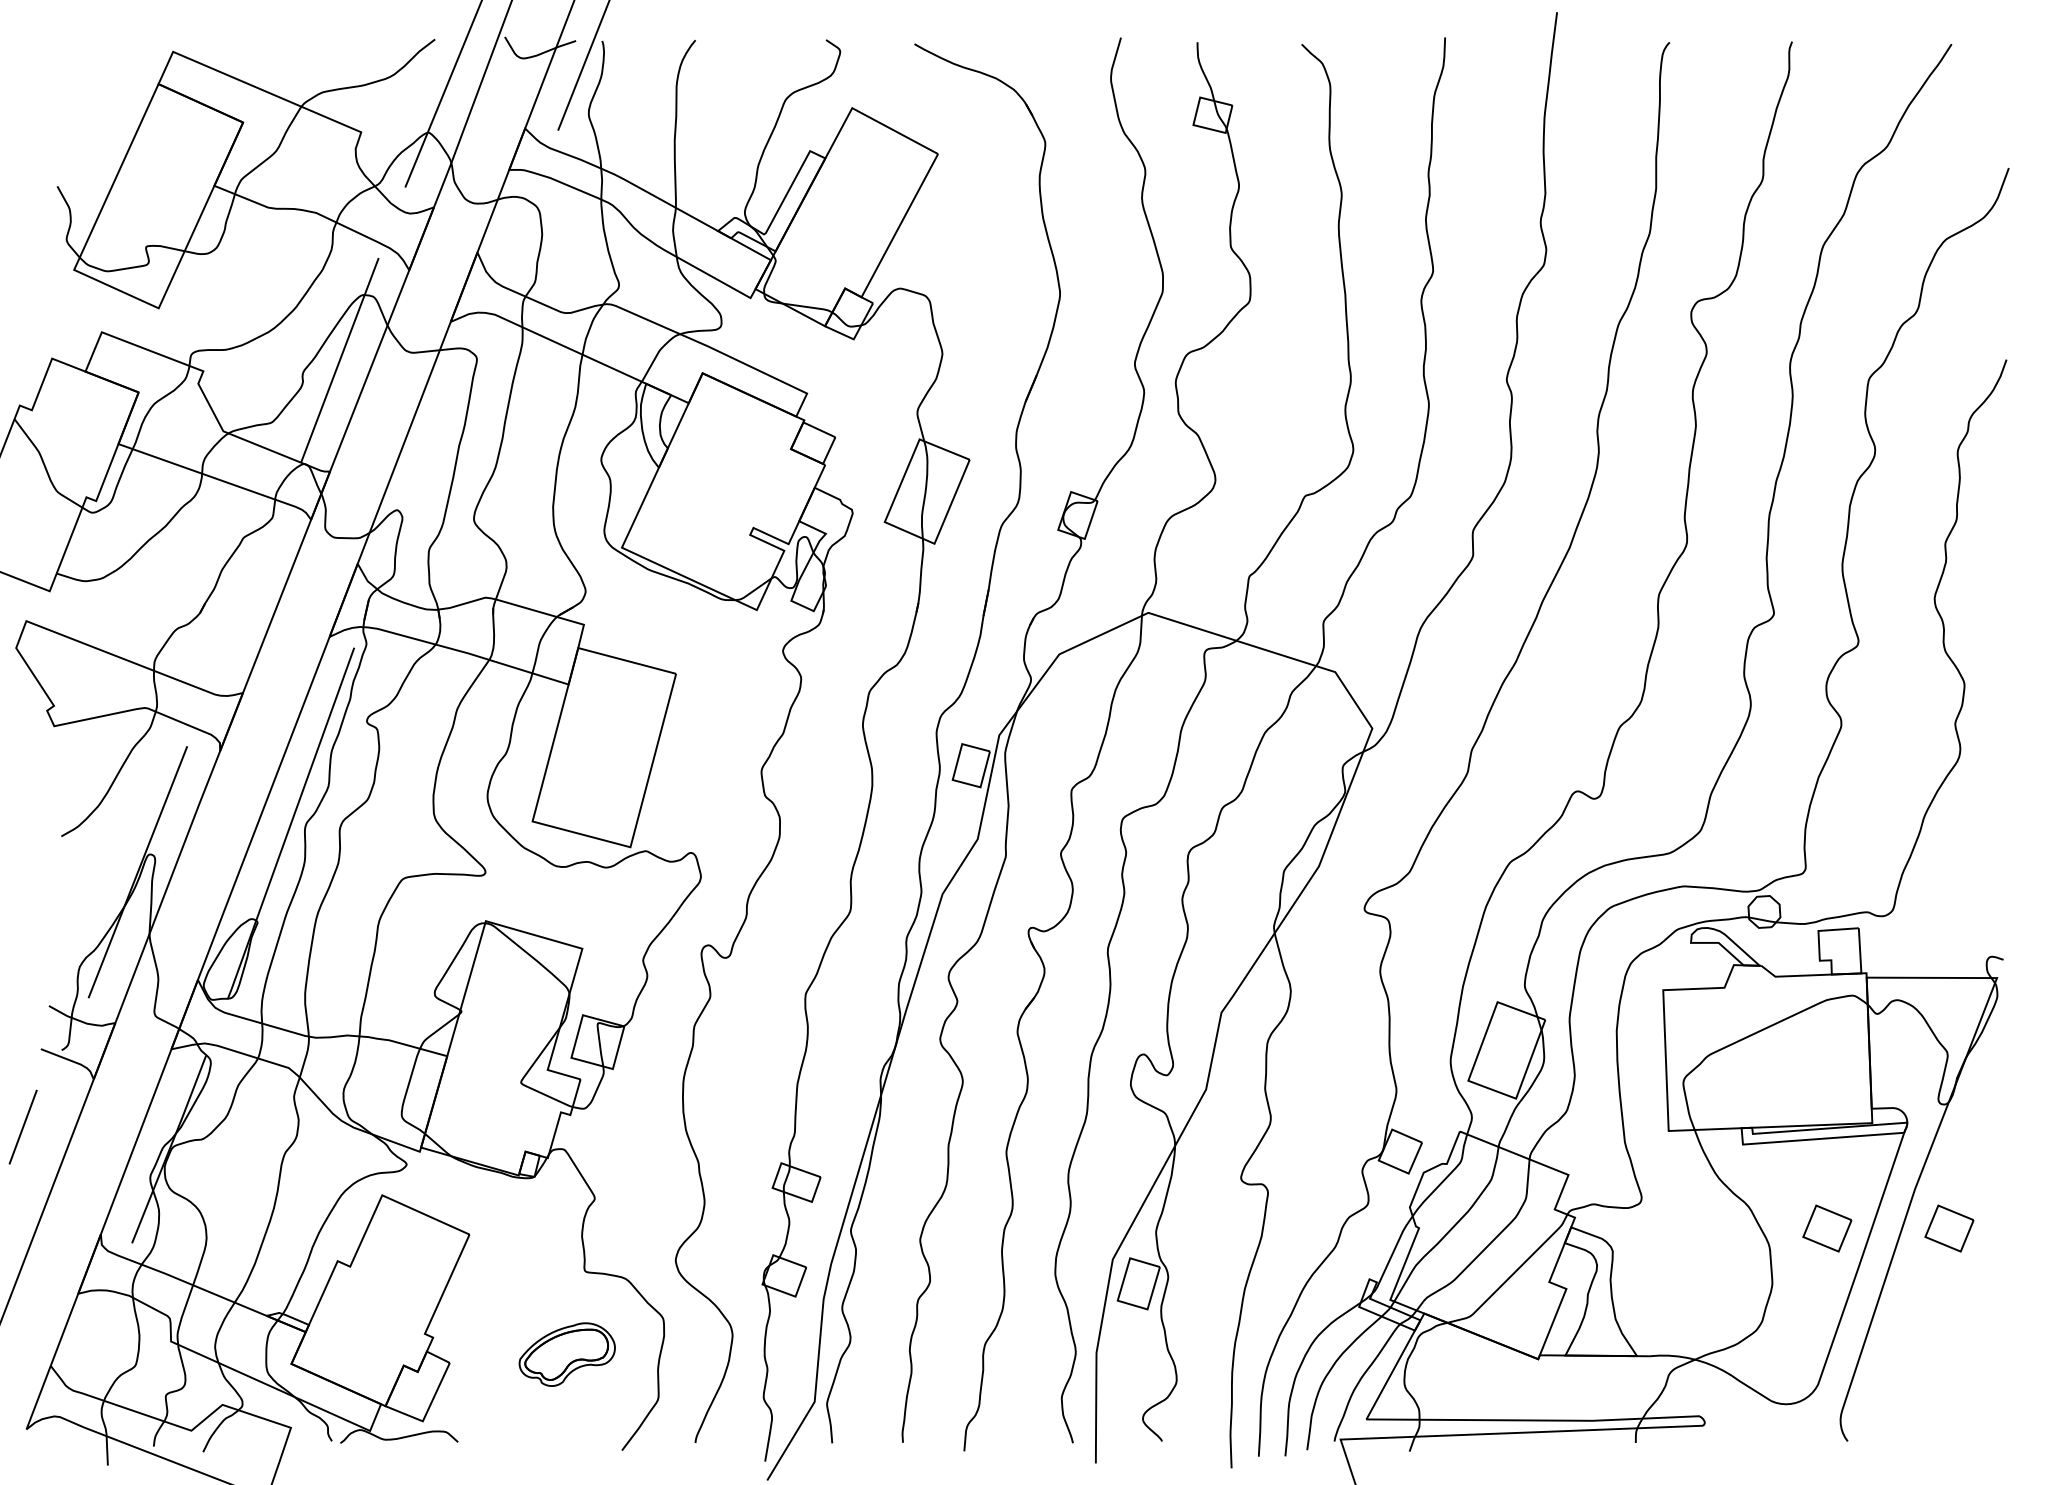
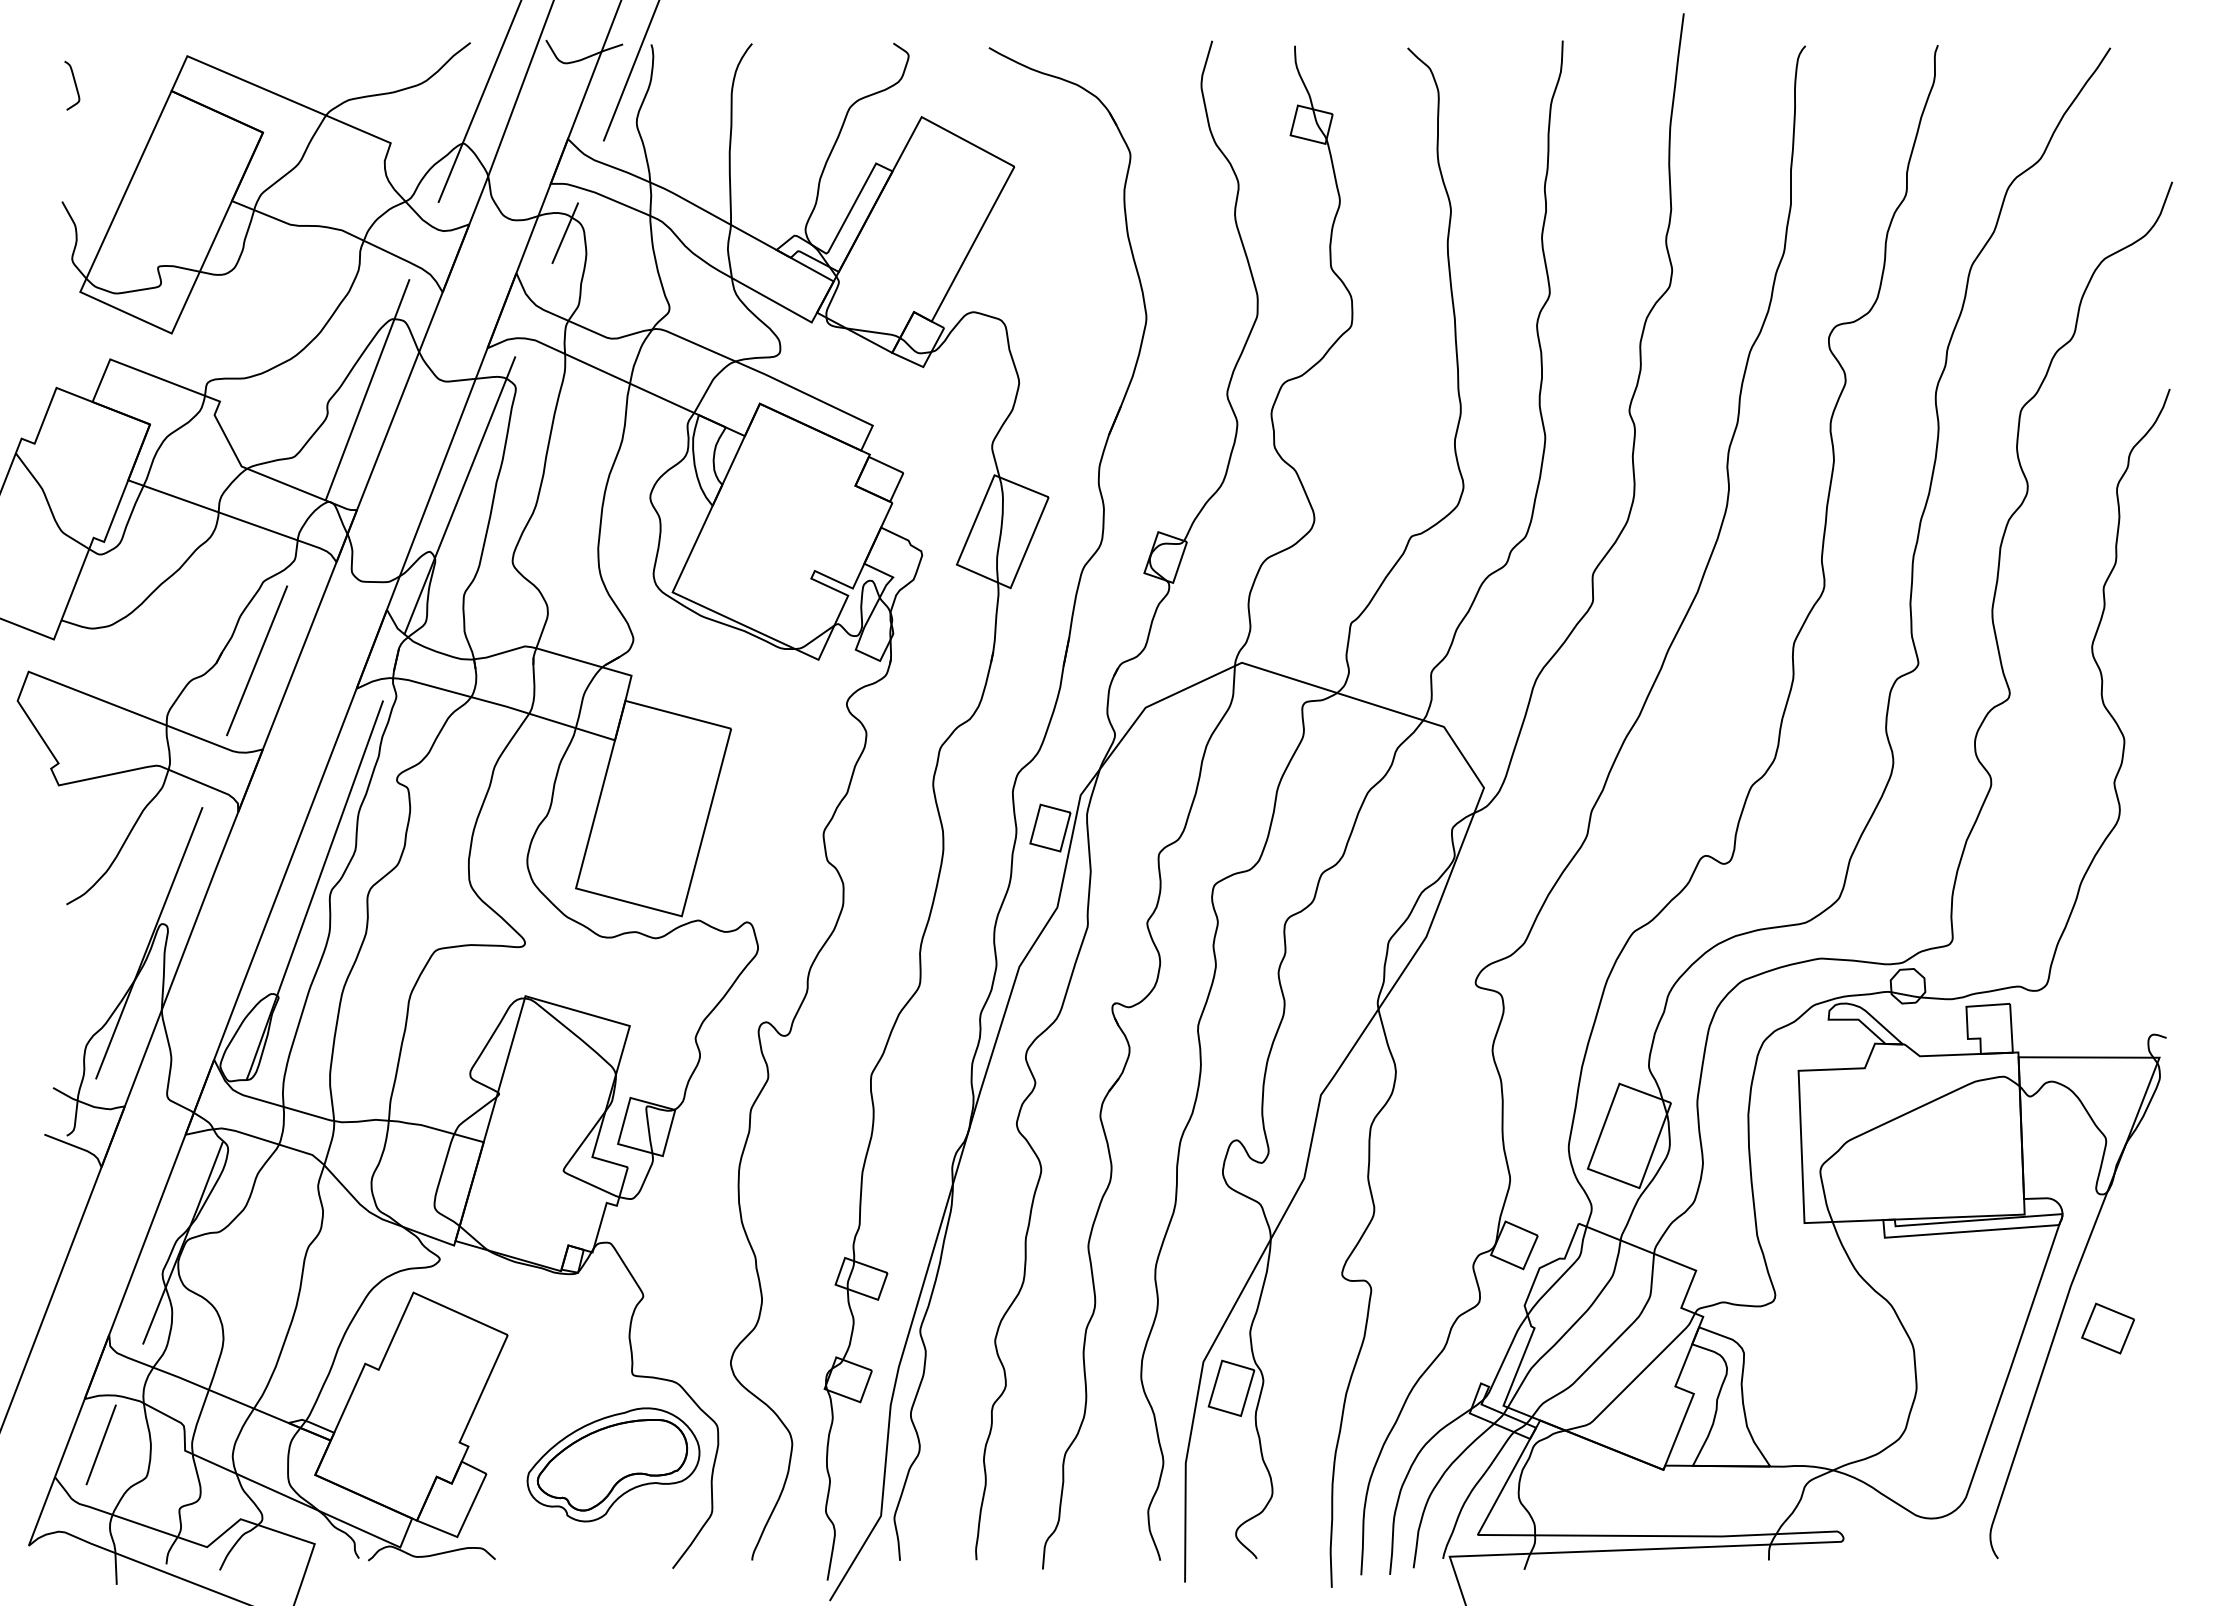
curve: (68, 78) -> (74, 84), added
line: (522, 214) -> (565, 232), added
line: (424, 458) -> (459, 495), added
line: (238, 610) -> (257, 660), added
line: (22, 1126) -> (100, 1444), moved
part: (1826, 1228) -> (1975, 1328), removed
part: (567, 1354) -> (613, 1464), size x1.67

